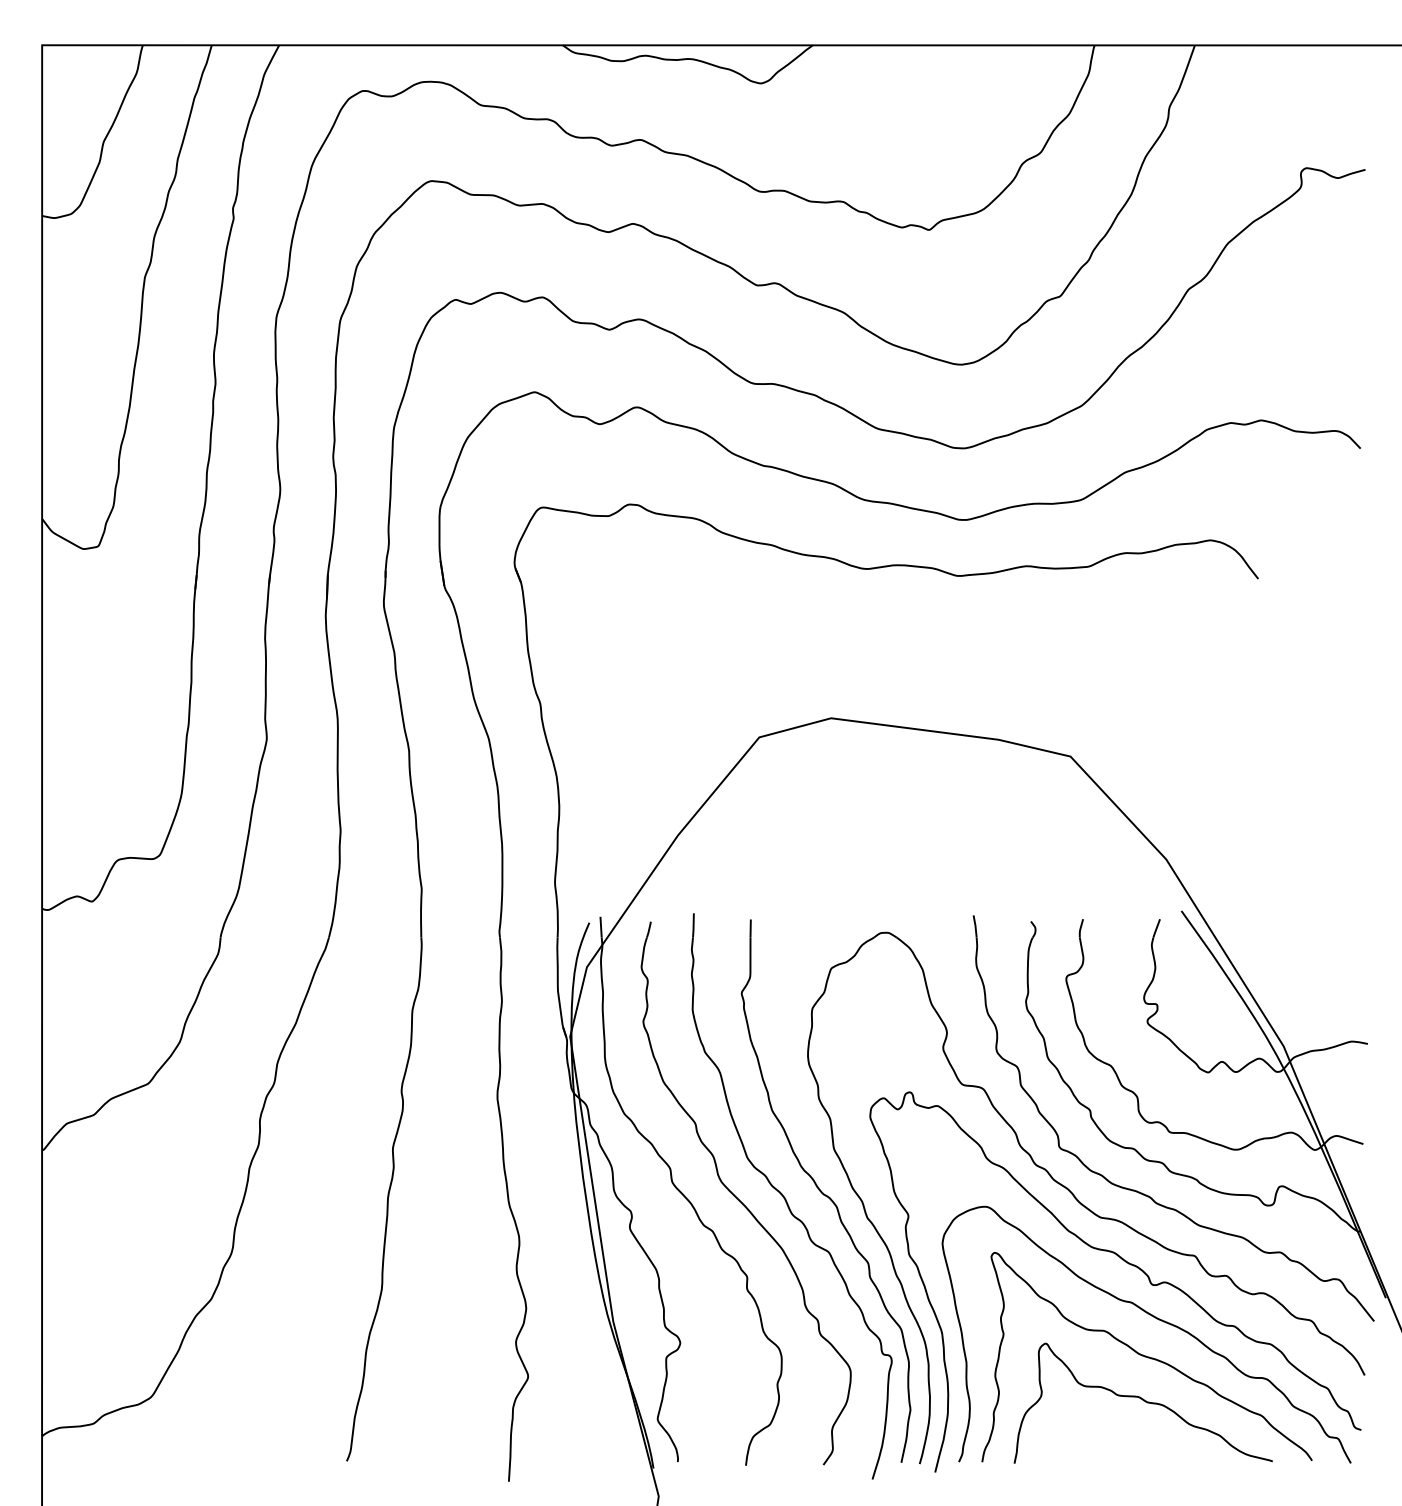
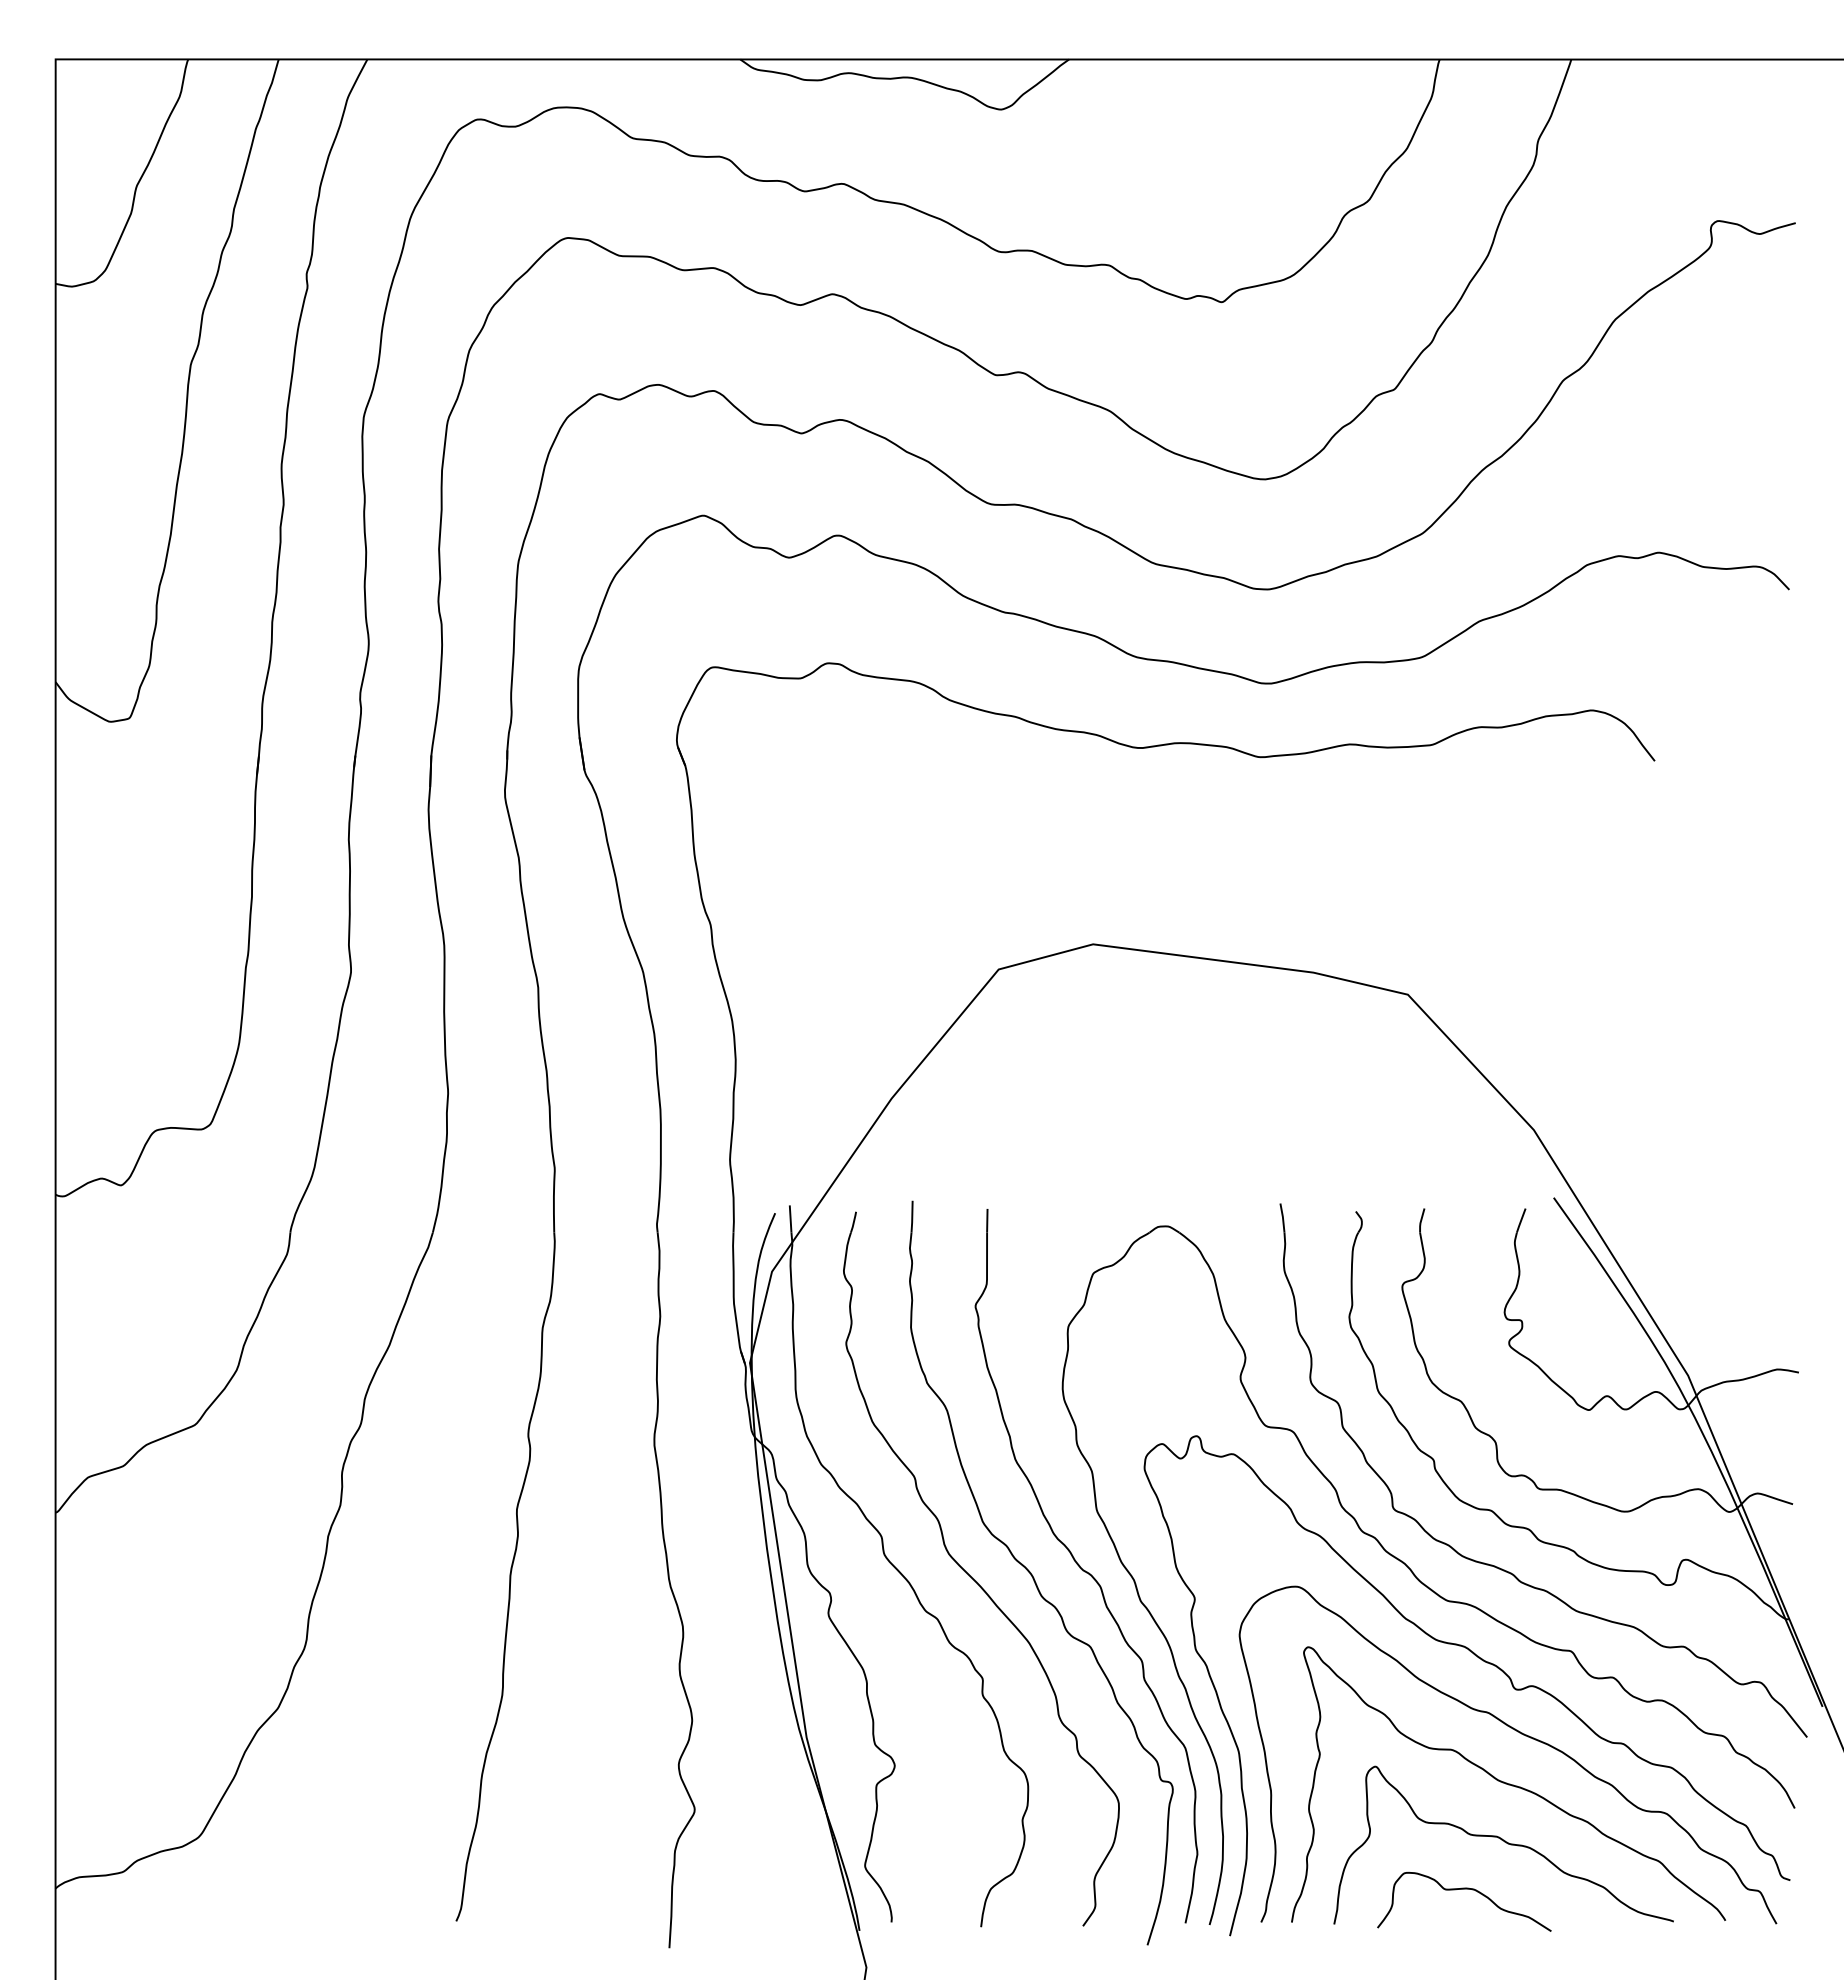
curve: (1113, 1437) -> (1464, 1889), added

